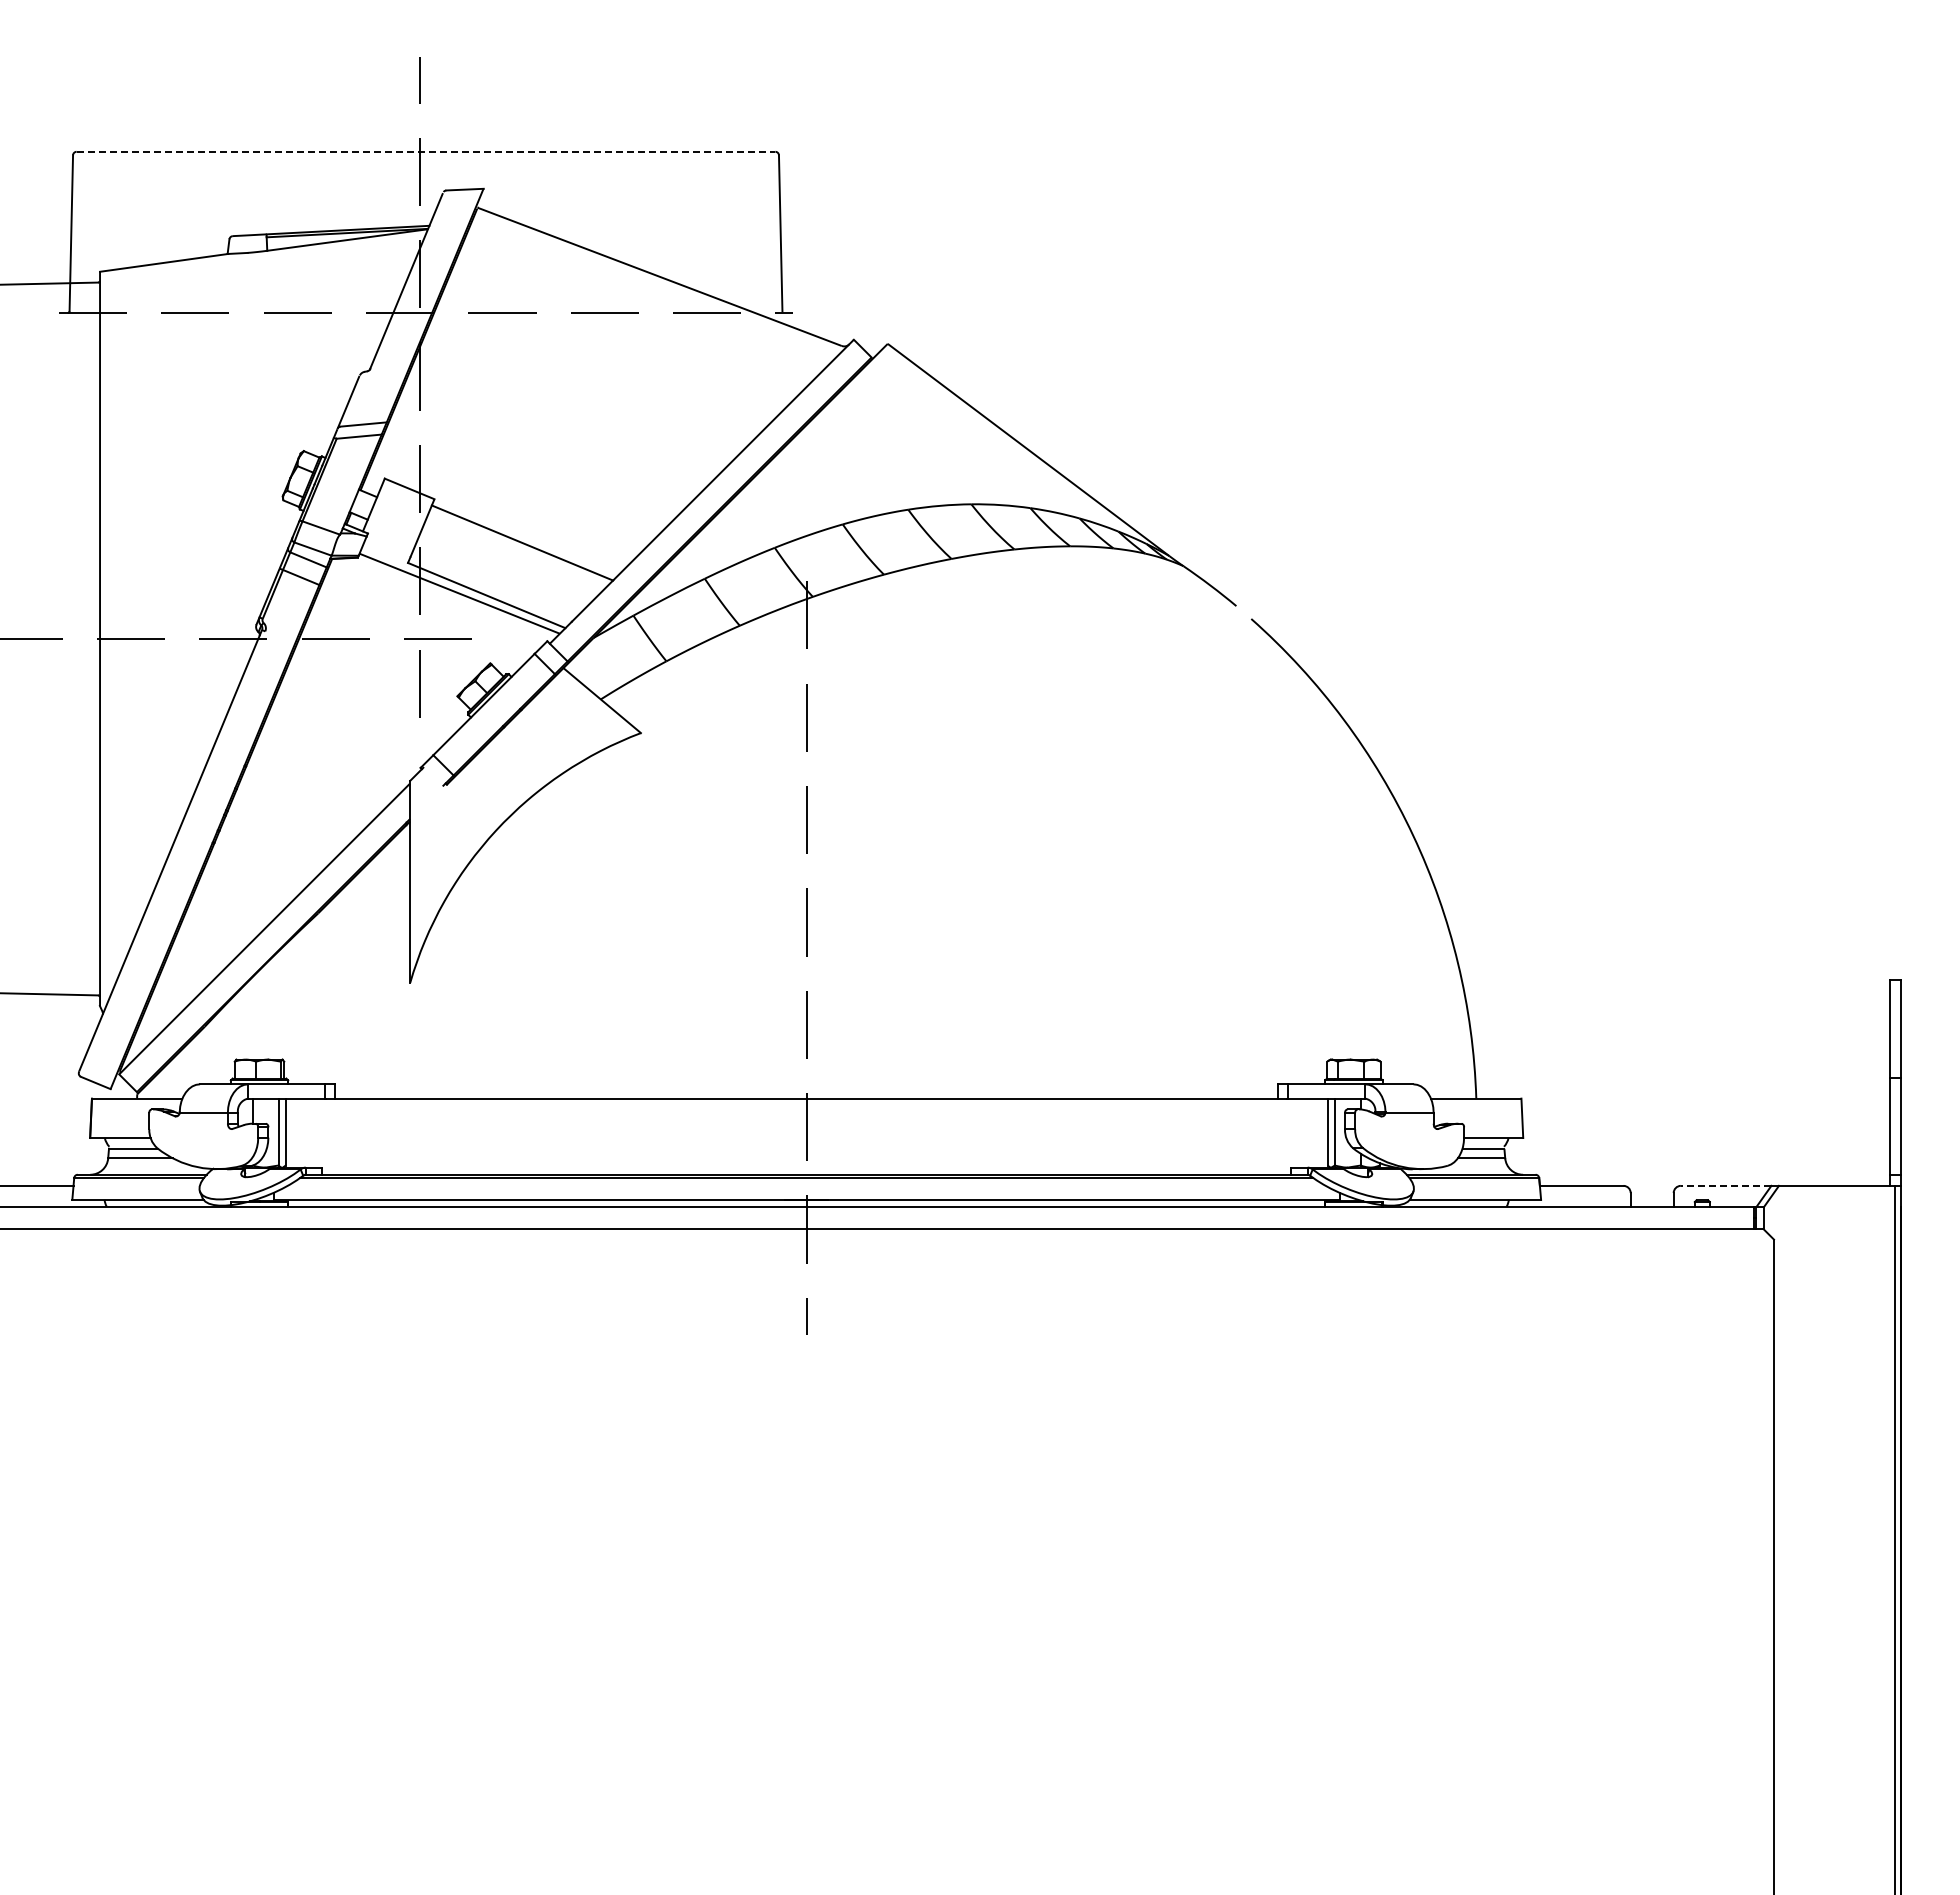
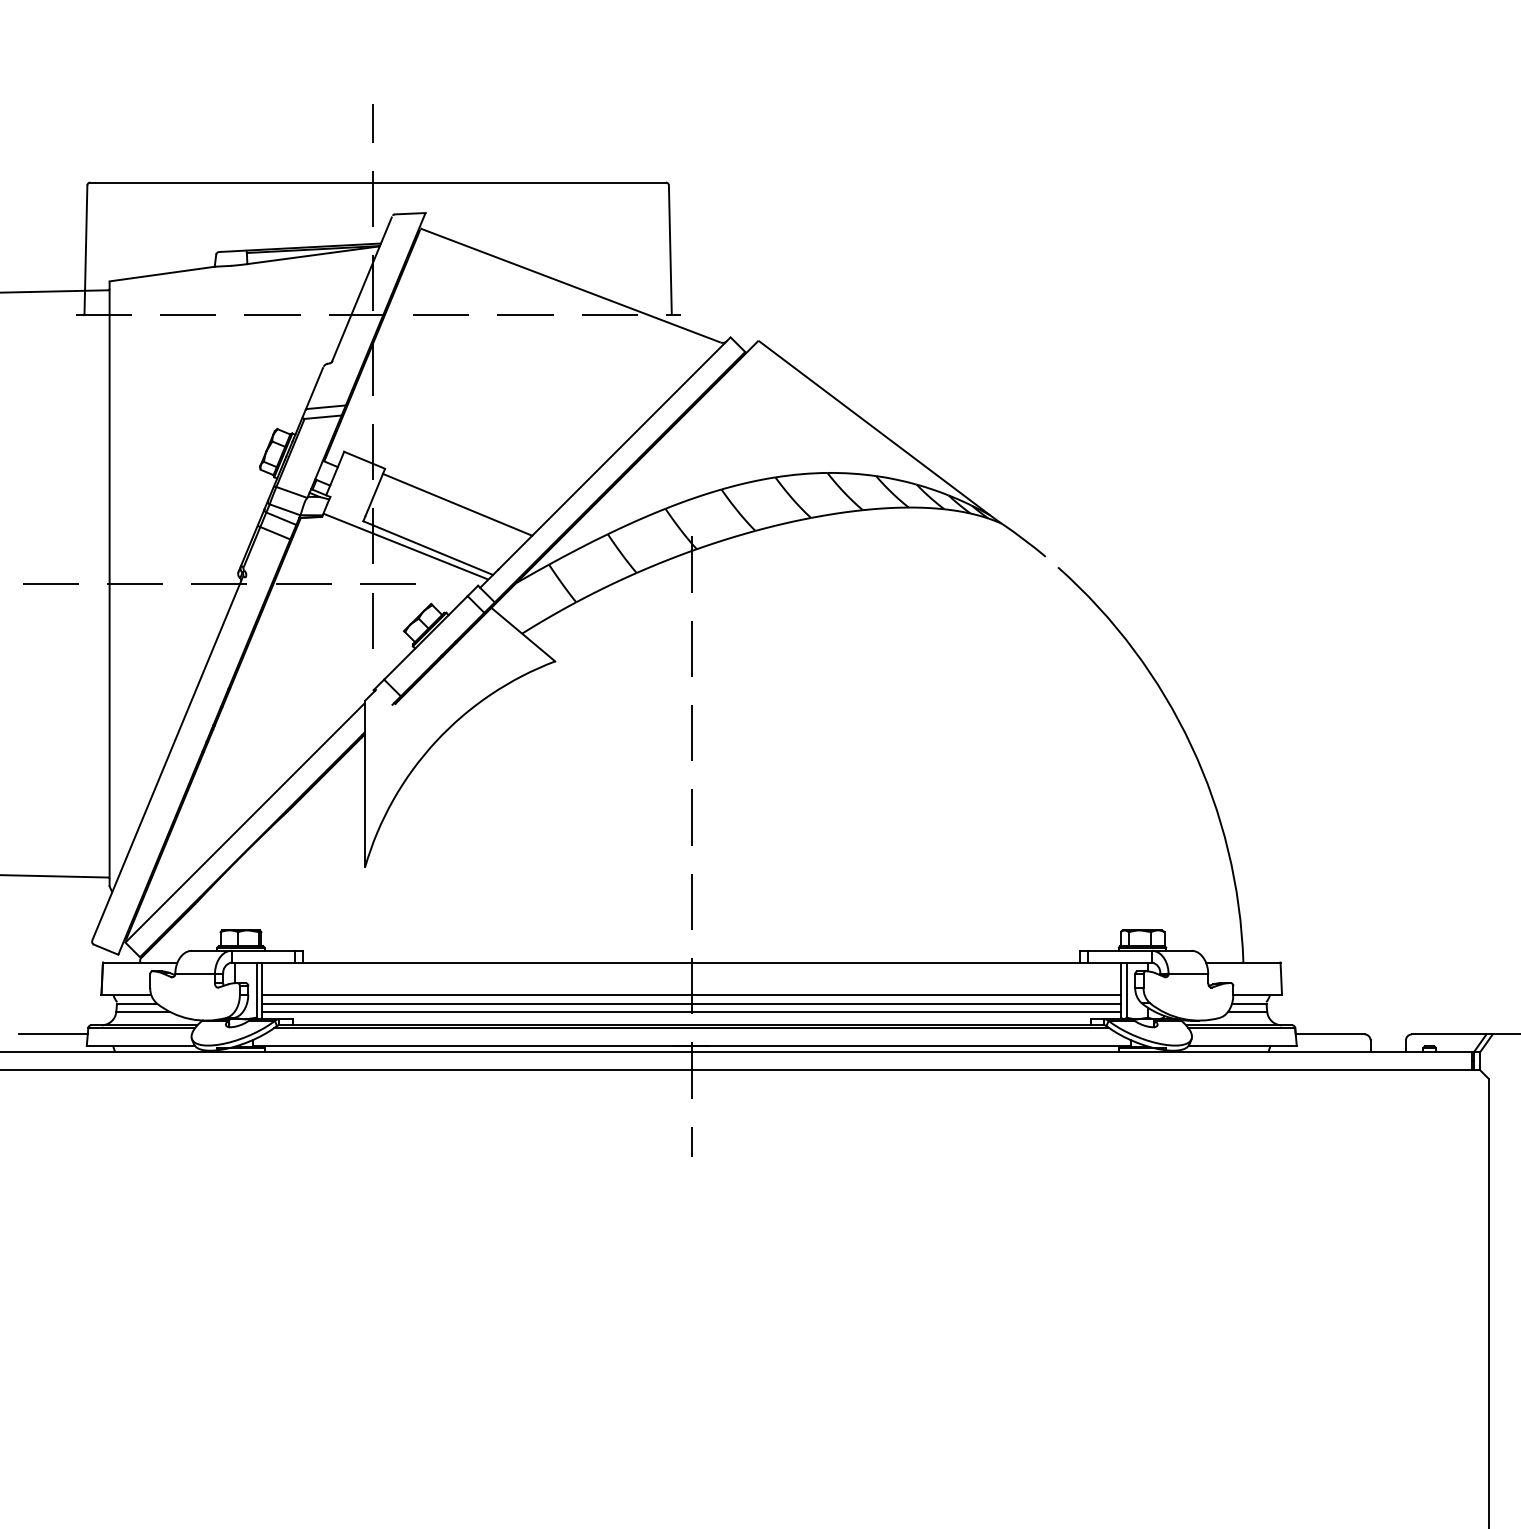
line: (426, 151) -> (378, 182), dashed -> solid
line: (806, 1138) -> (691, 995), added
line: (806, 1148) -> (691, 1003), added
line: (806, 1158) -> (691, 1011), added
line: (1725, 1185) -> (1448, 1034), dashed -> solid

